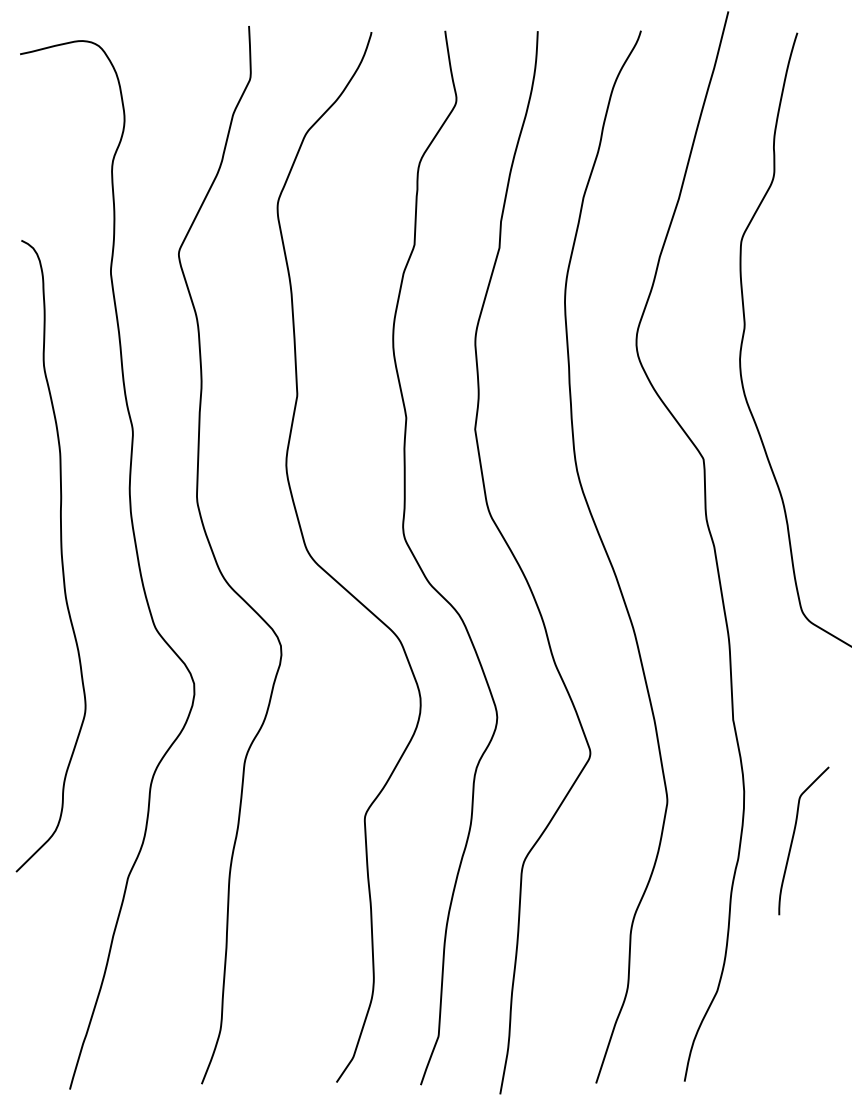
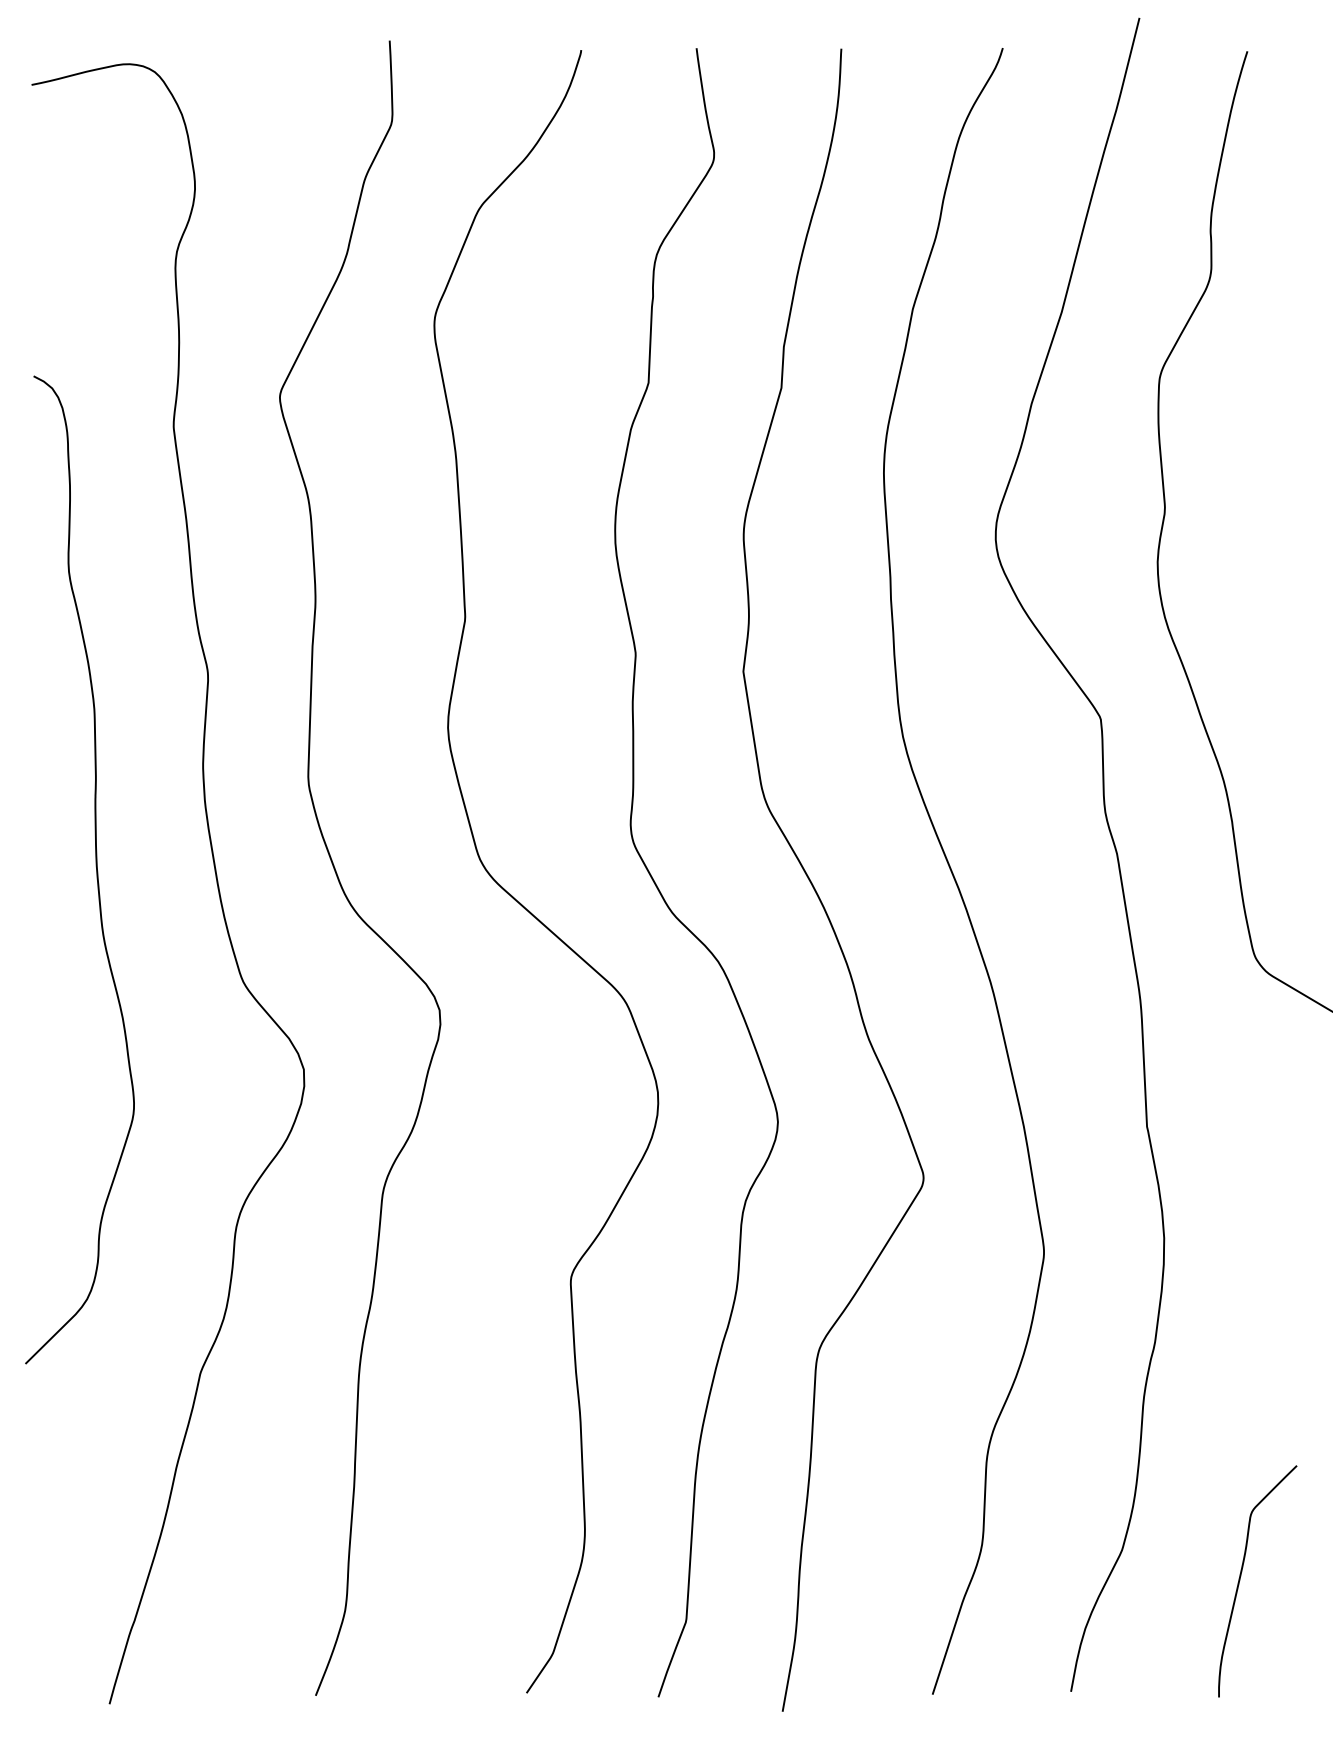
curve: (793, 840) -> (1241, 1580), moved

